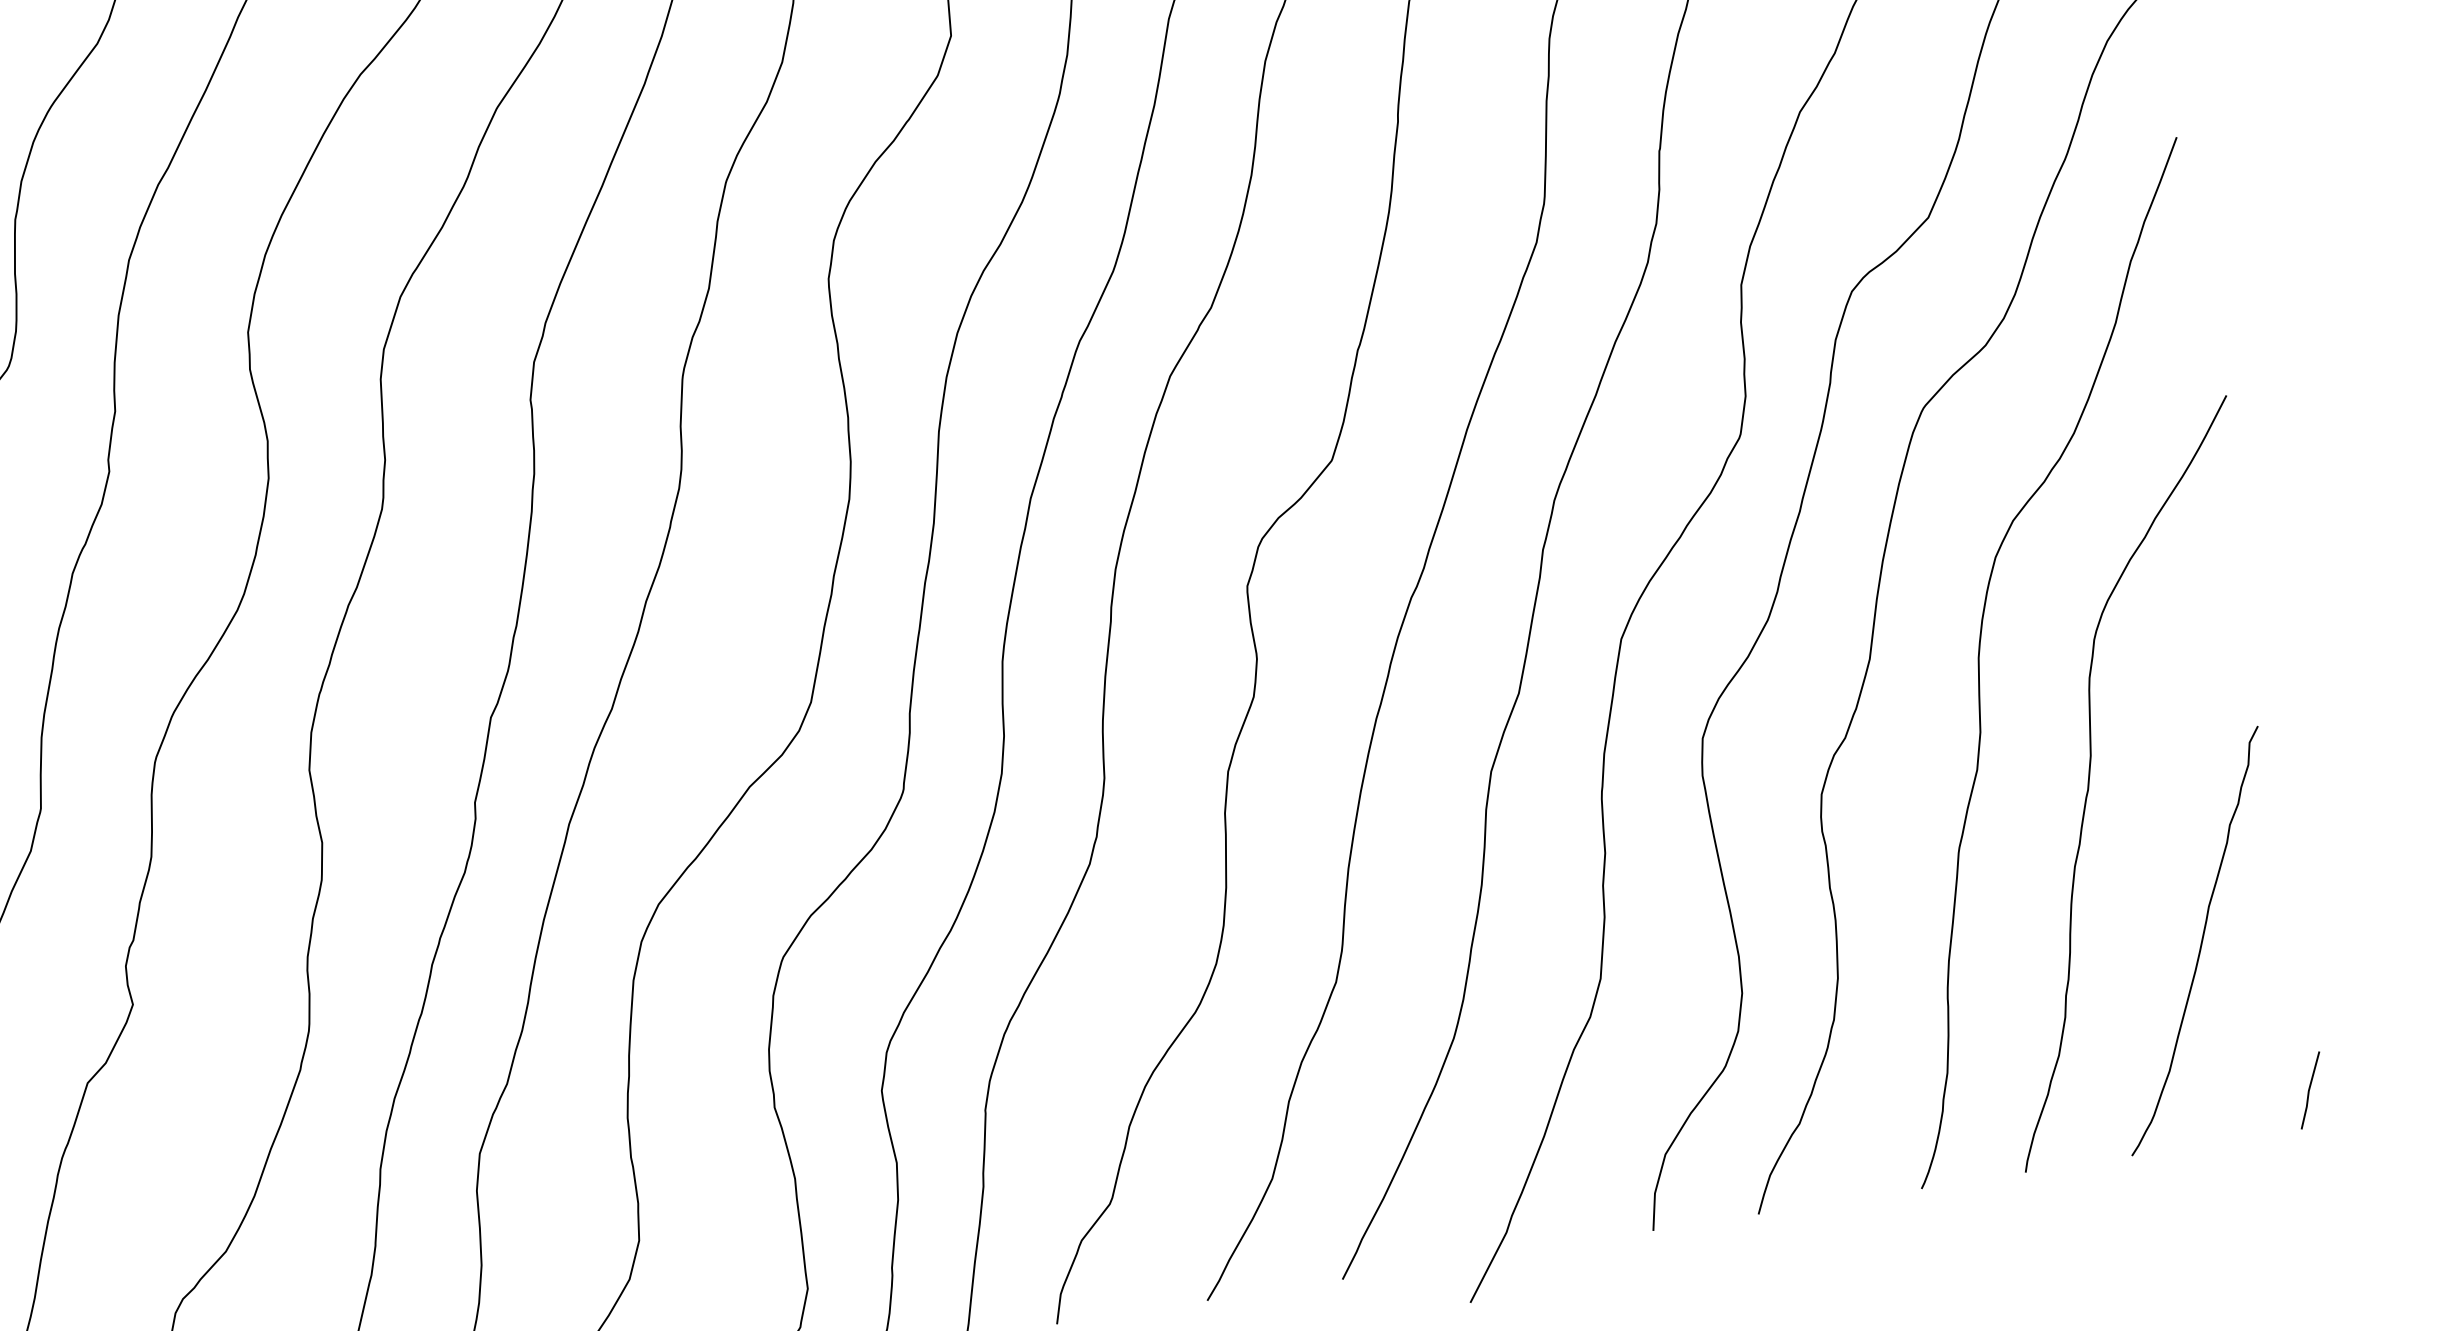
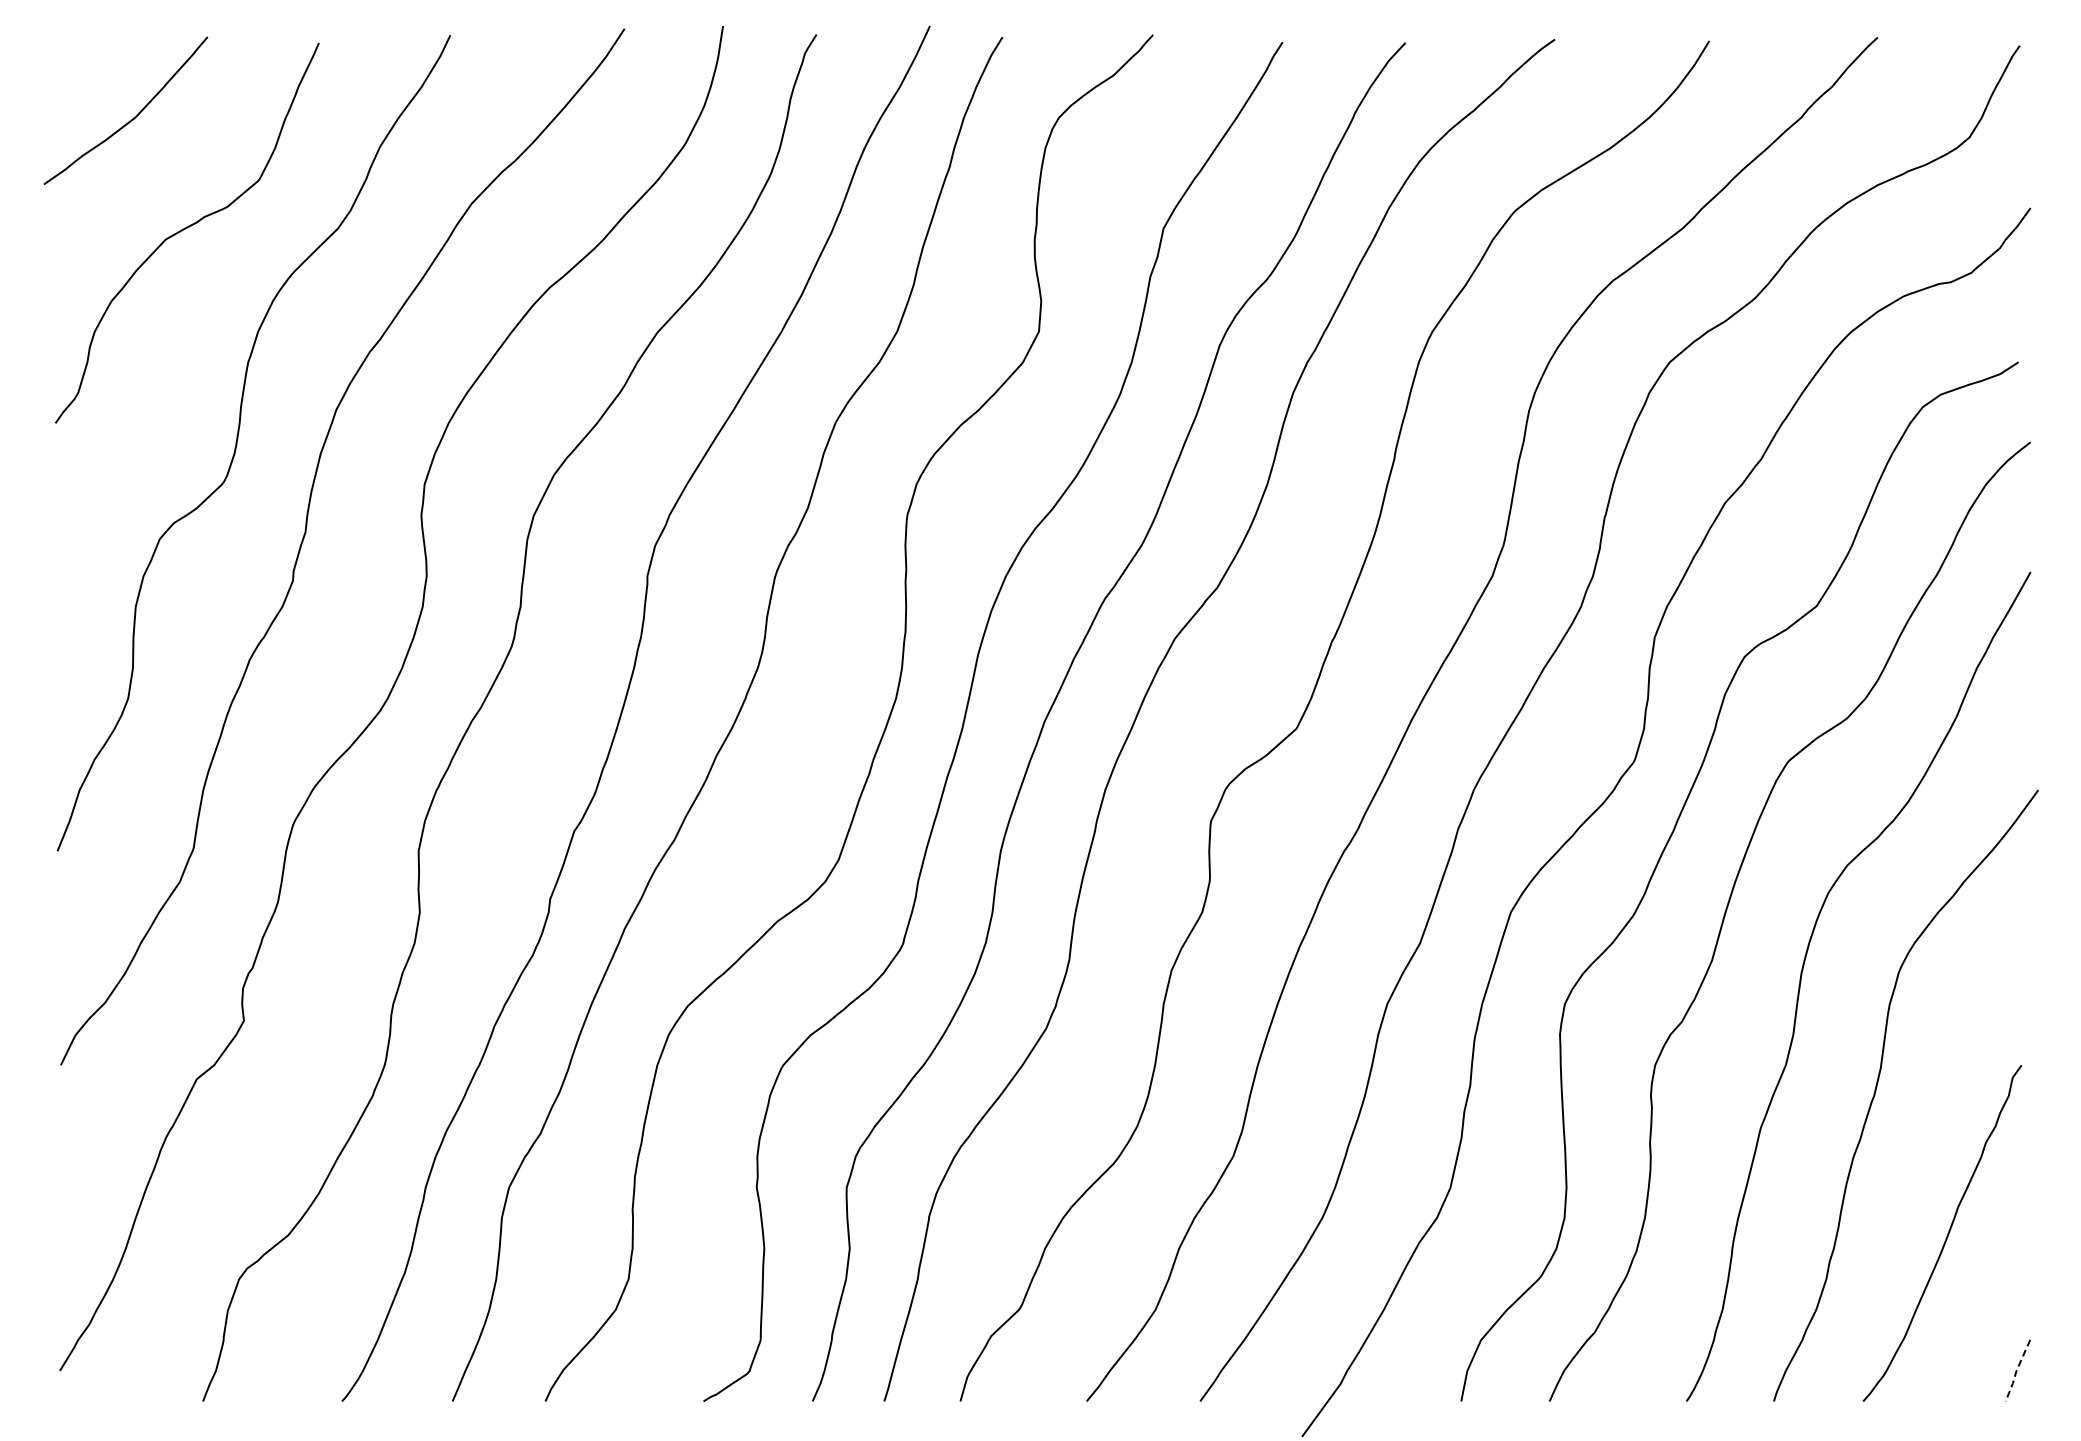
line: (2308, 1090) -> (2016, 1370), solid -> dashed

